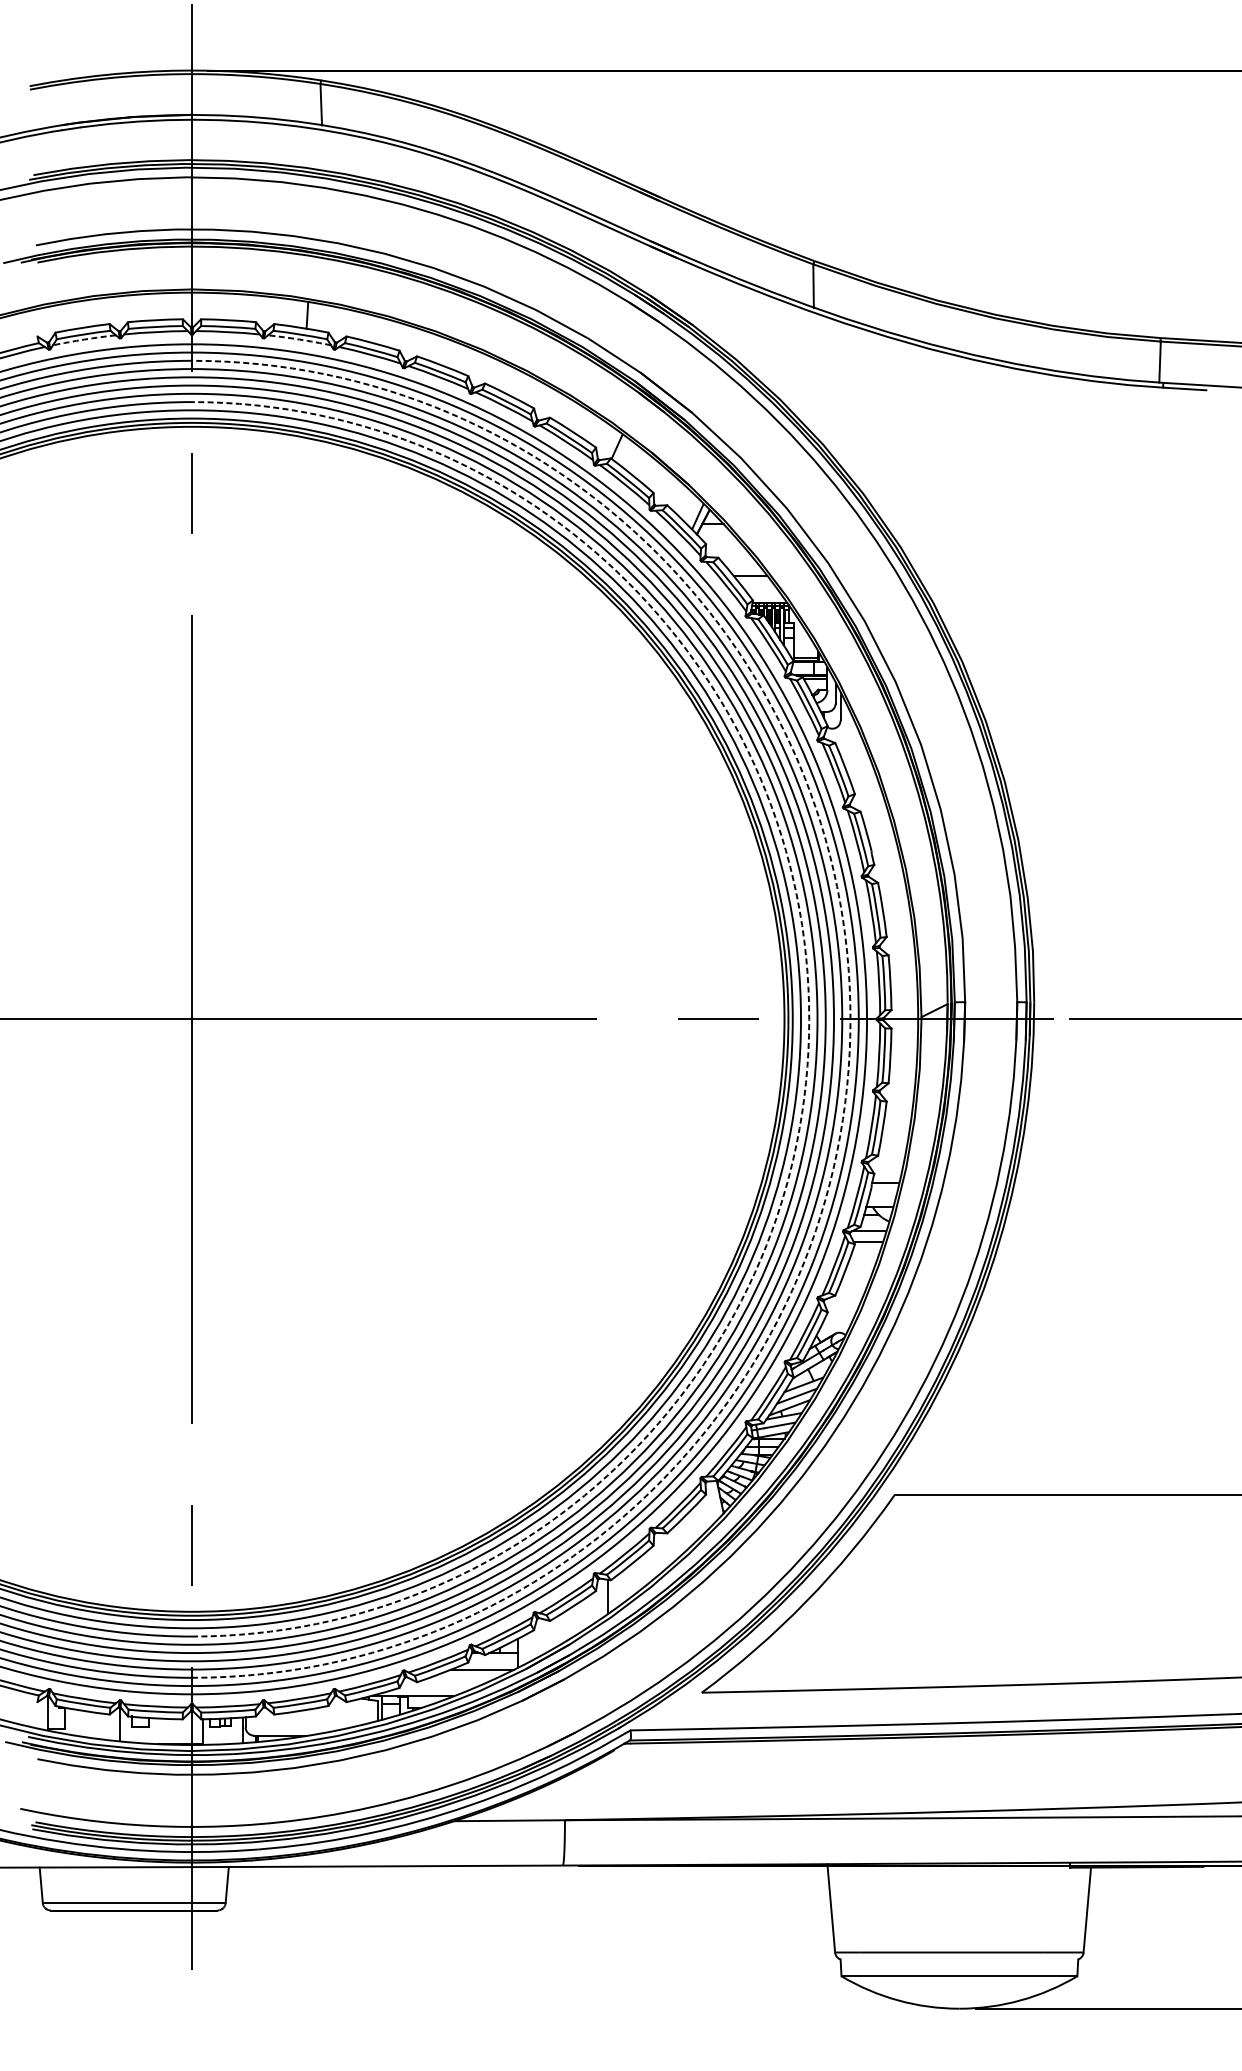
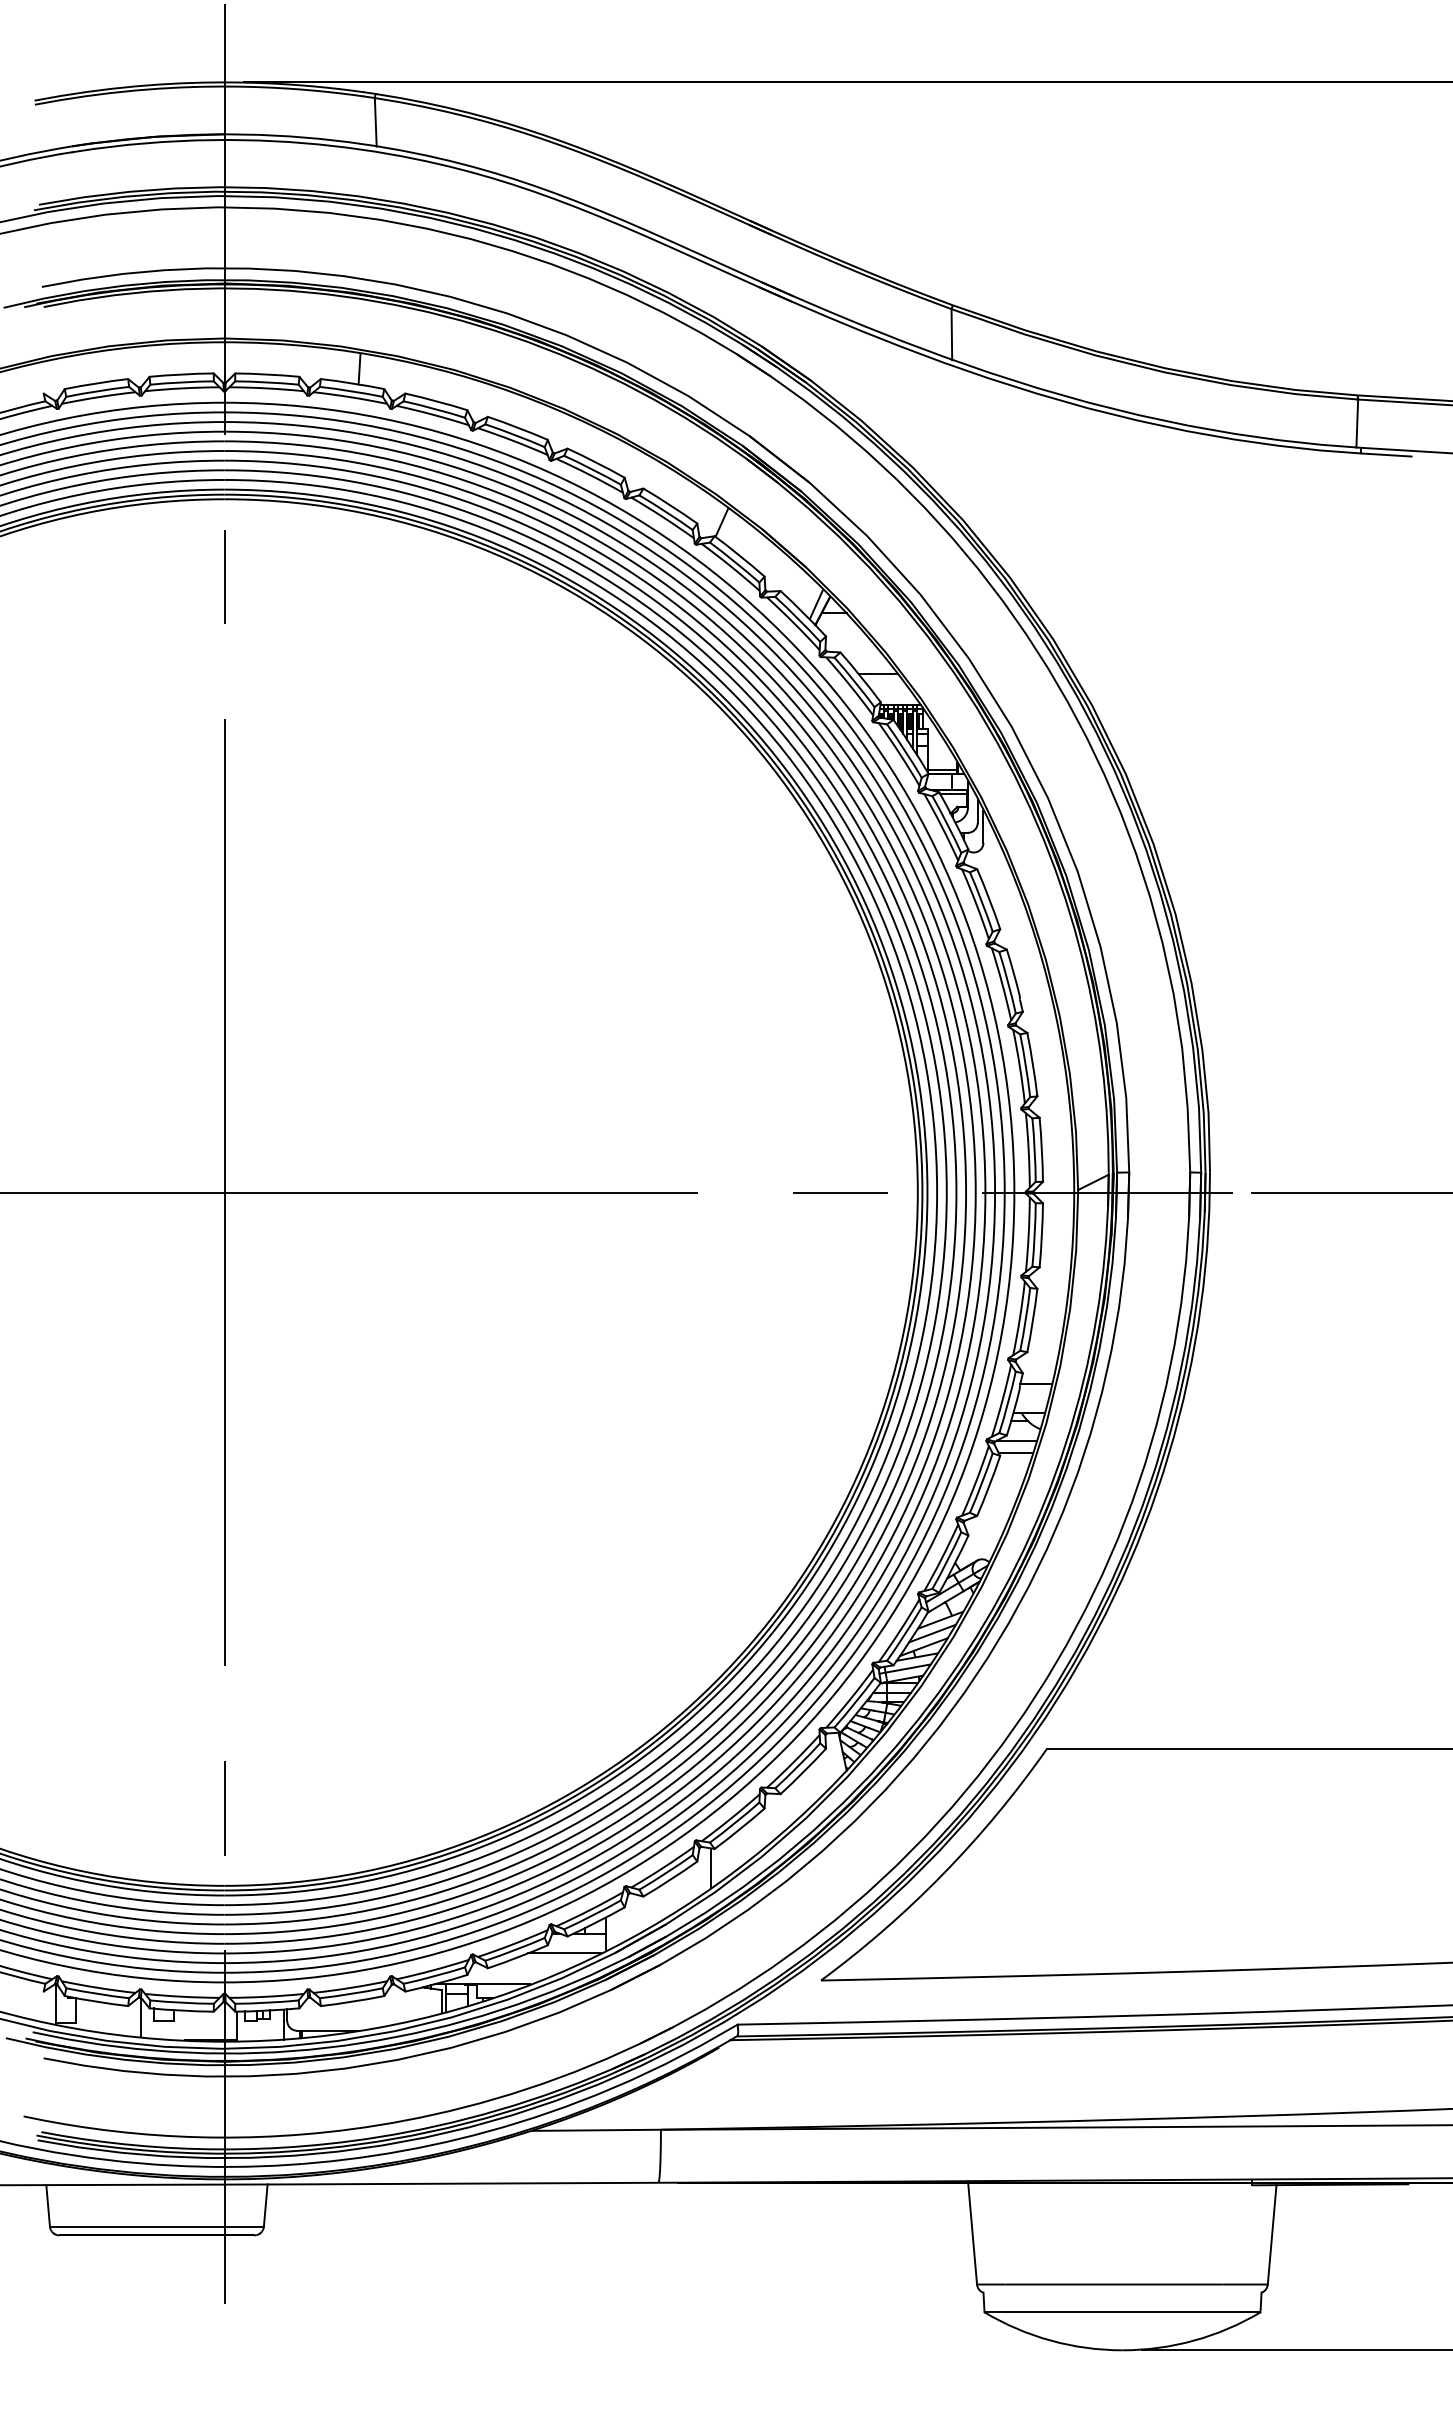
arc: (84, 339) -> (98, 397), dashed -> solid
arc: (299, 339) -> (350, 397), dashed -> solid
arc: (809, 1019) -> (946, 1192), dashed -> solid
arc: (850, 1019) -> (995, 1192), dashed -> solid

